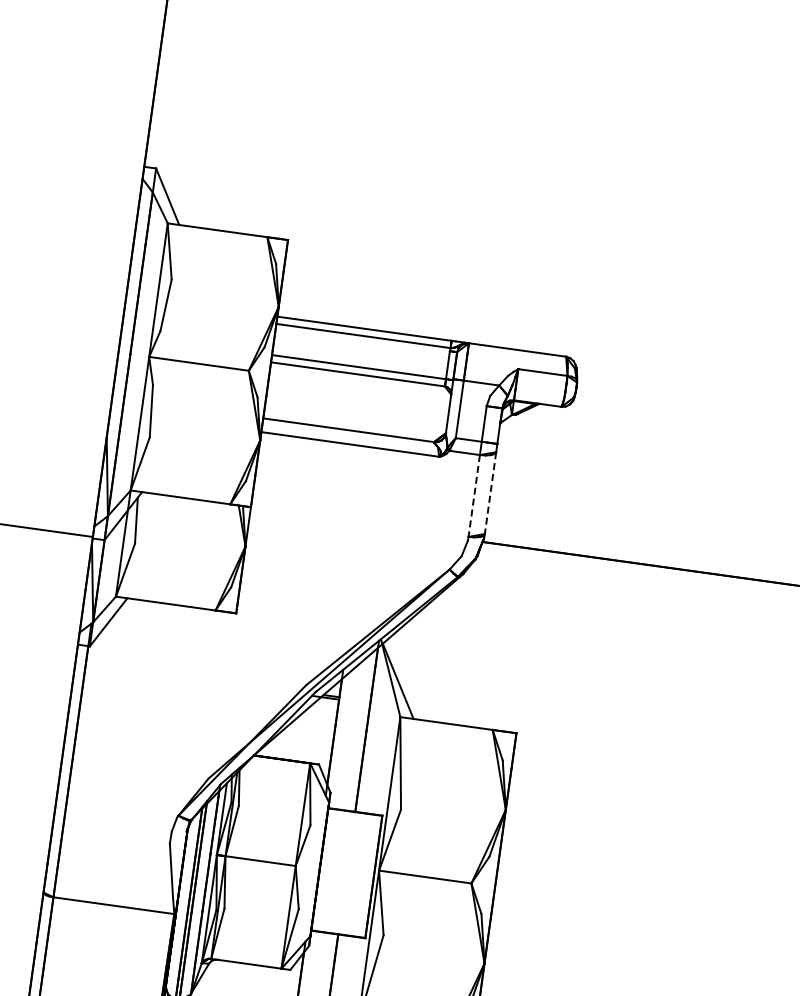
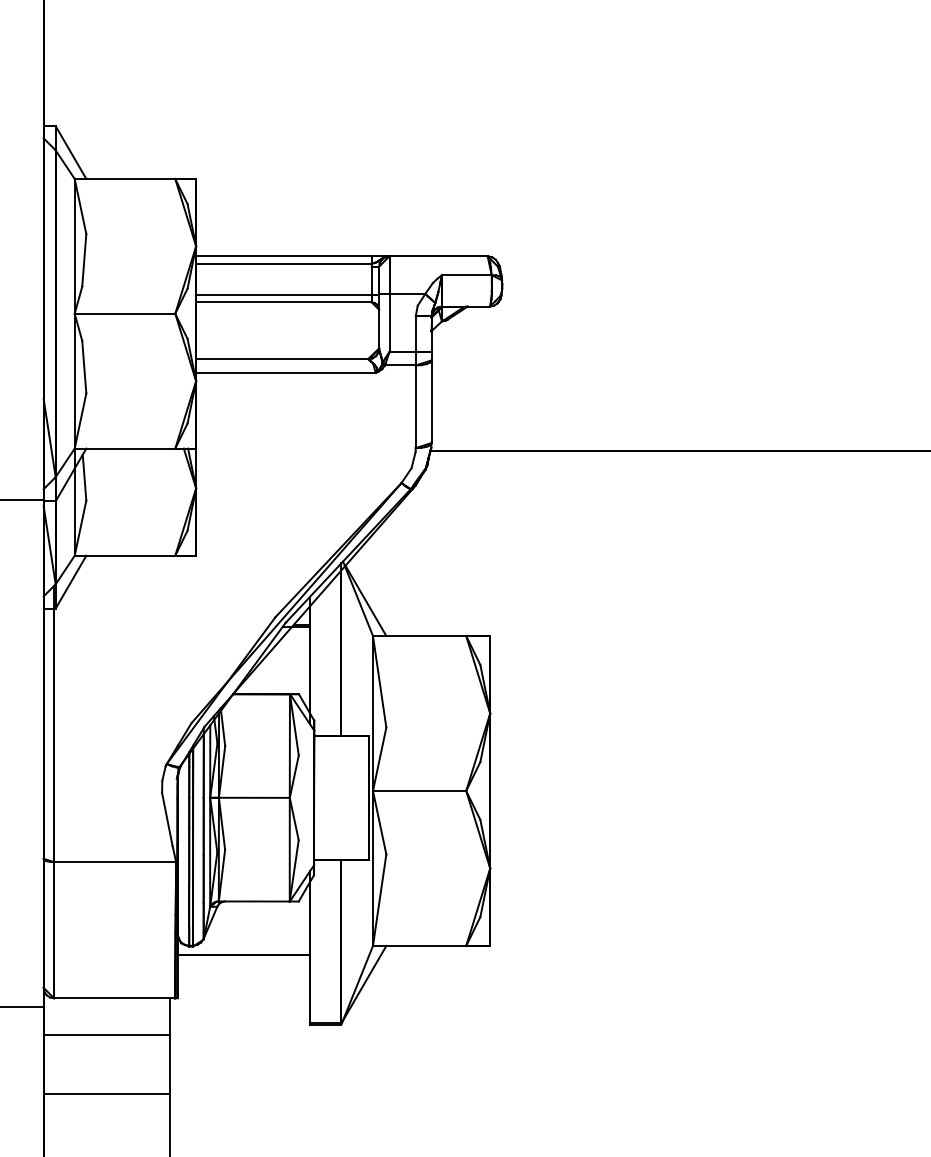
line: (490, 493) -> (431, 402), dashed -> solid
line: (473, 496) -> (415, 407), dashed -> solid

